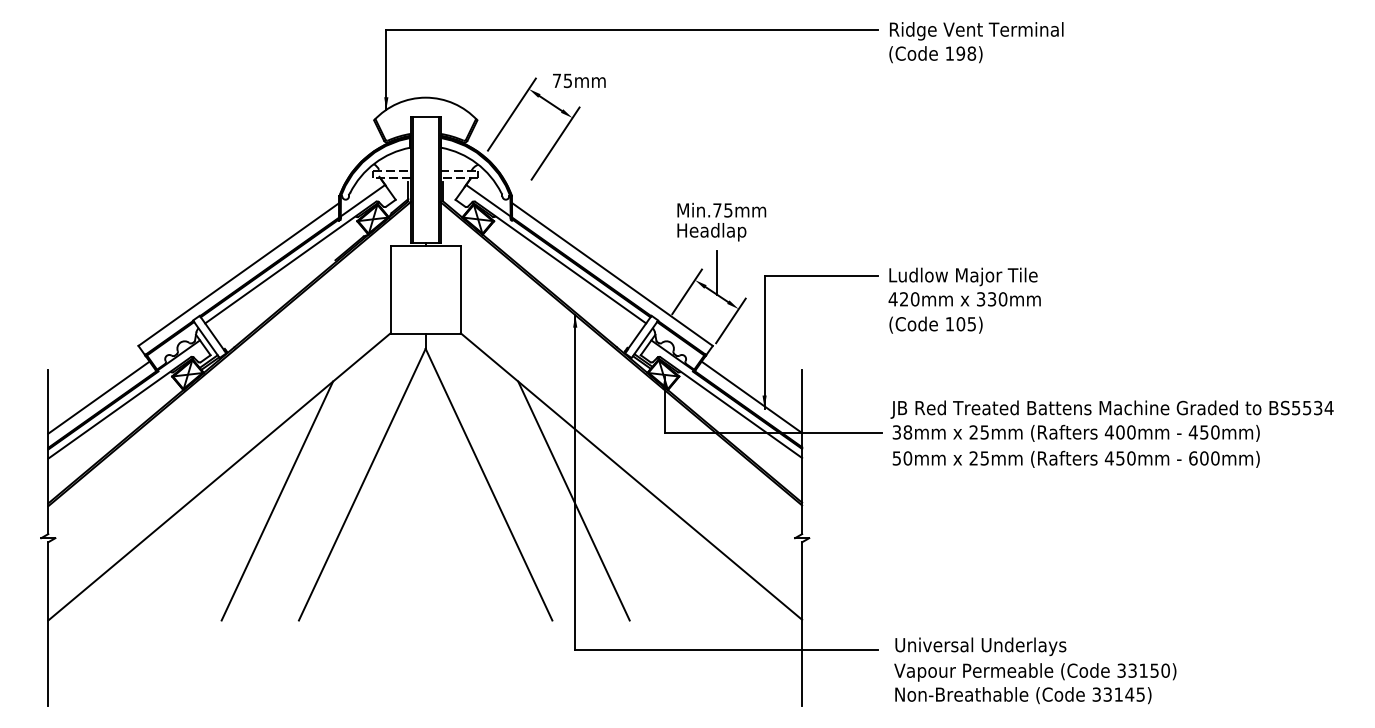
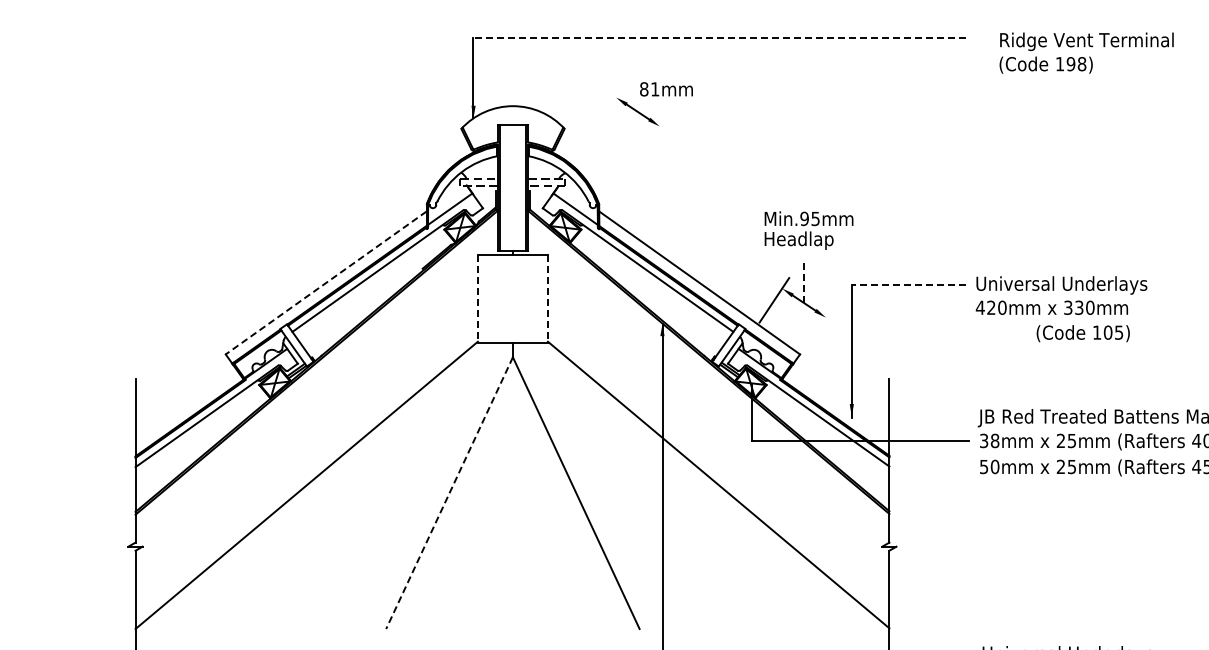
line: (631, 29) -> (718, 37), solid -> dashed
text: (976, 42) -> (1086, 52), moved
text: (561, 80) -> (648, 88), 75mm -> 81mm
line: (511, 114) -> (598, 122), removed
line: (555, 143) -> (642, 151), removed
text: (717, 210) -> (804, 218), Min.75mm -> Min.95mm
line: (716, 272) -> (803, 280), solid -> dashed
line: (238, 274) -> (325, 282), solid -> dashed
line: (821, 276) -> (908, 284), solid -> dashed
text: (974, 276) -> (1061, 284), Ludlow Major Tile -> Universal Underlays
line: (390, 290) -> (477, 298), solid -> dashed
line: (460, 290) -> (547, 298), solid -> dashed
line: (730, 320) -> (817, 328), removed
text: (935, 324) -> (1082, 332), moved
line: (98, 397) -> (185, 405), removed
line: (751, 397) -> (838, 405), removed
line: (362, 484) -> (449, 492), solid -> dashed
line: (277, 500) -> (364, 508), removed
line: (573, 500) -> (660, 508), removed

